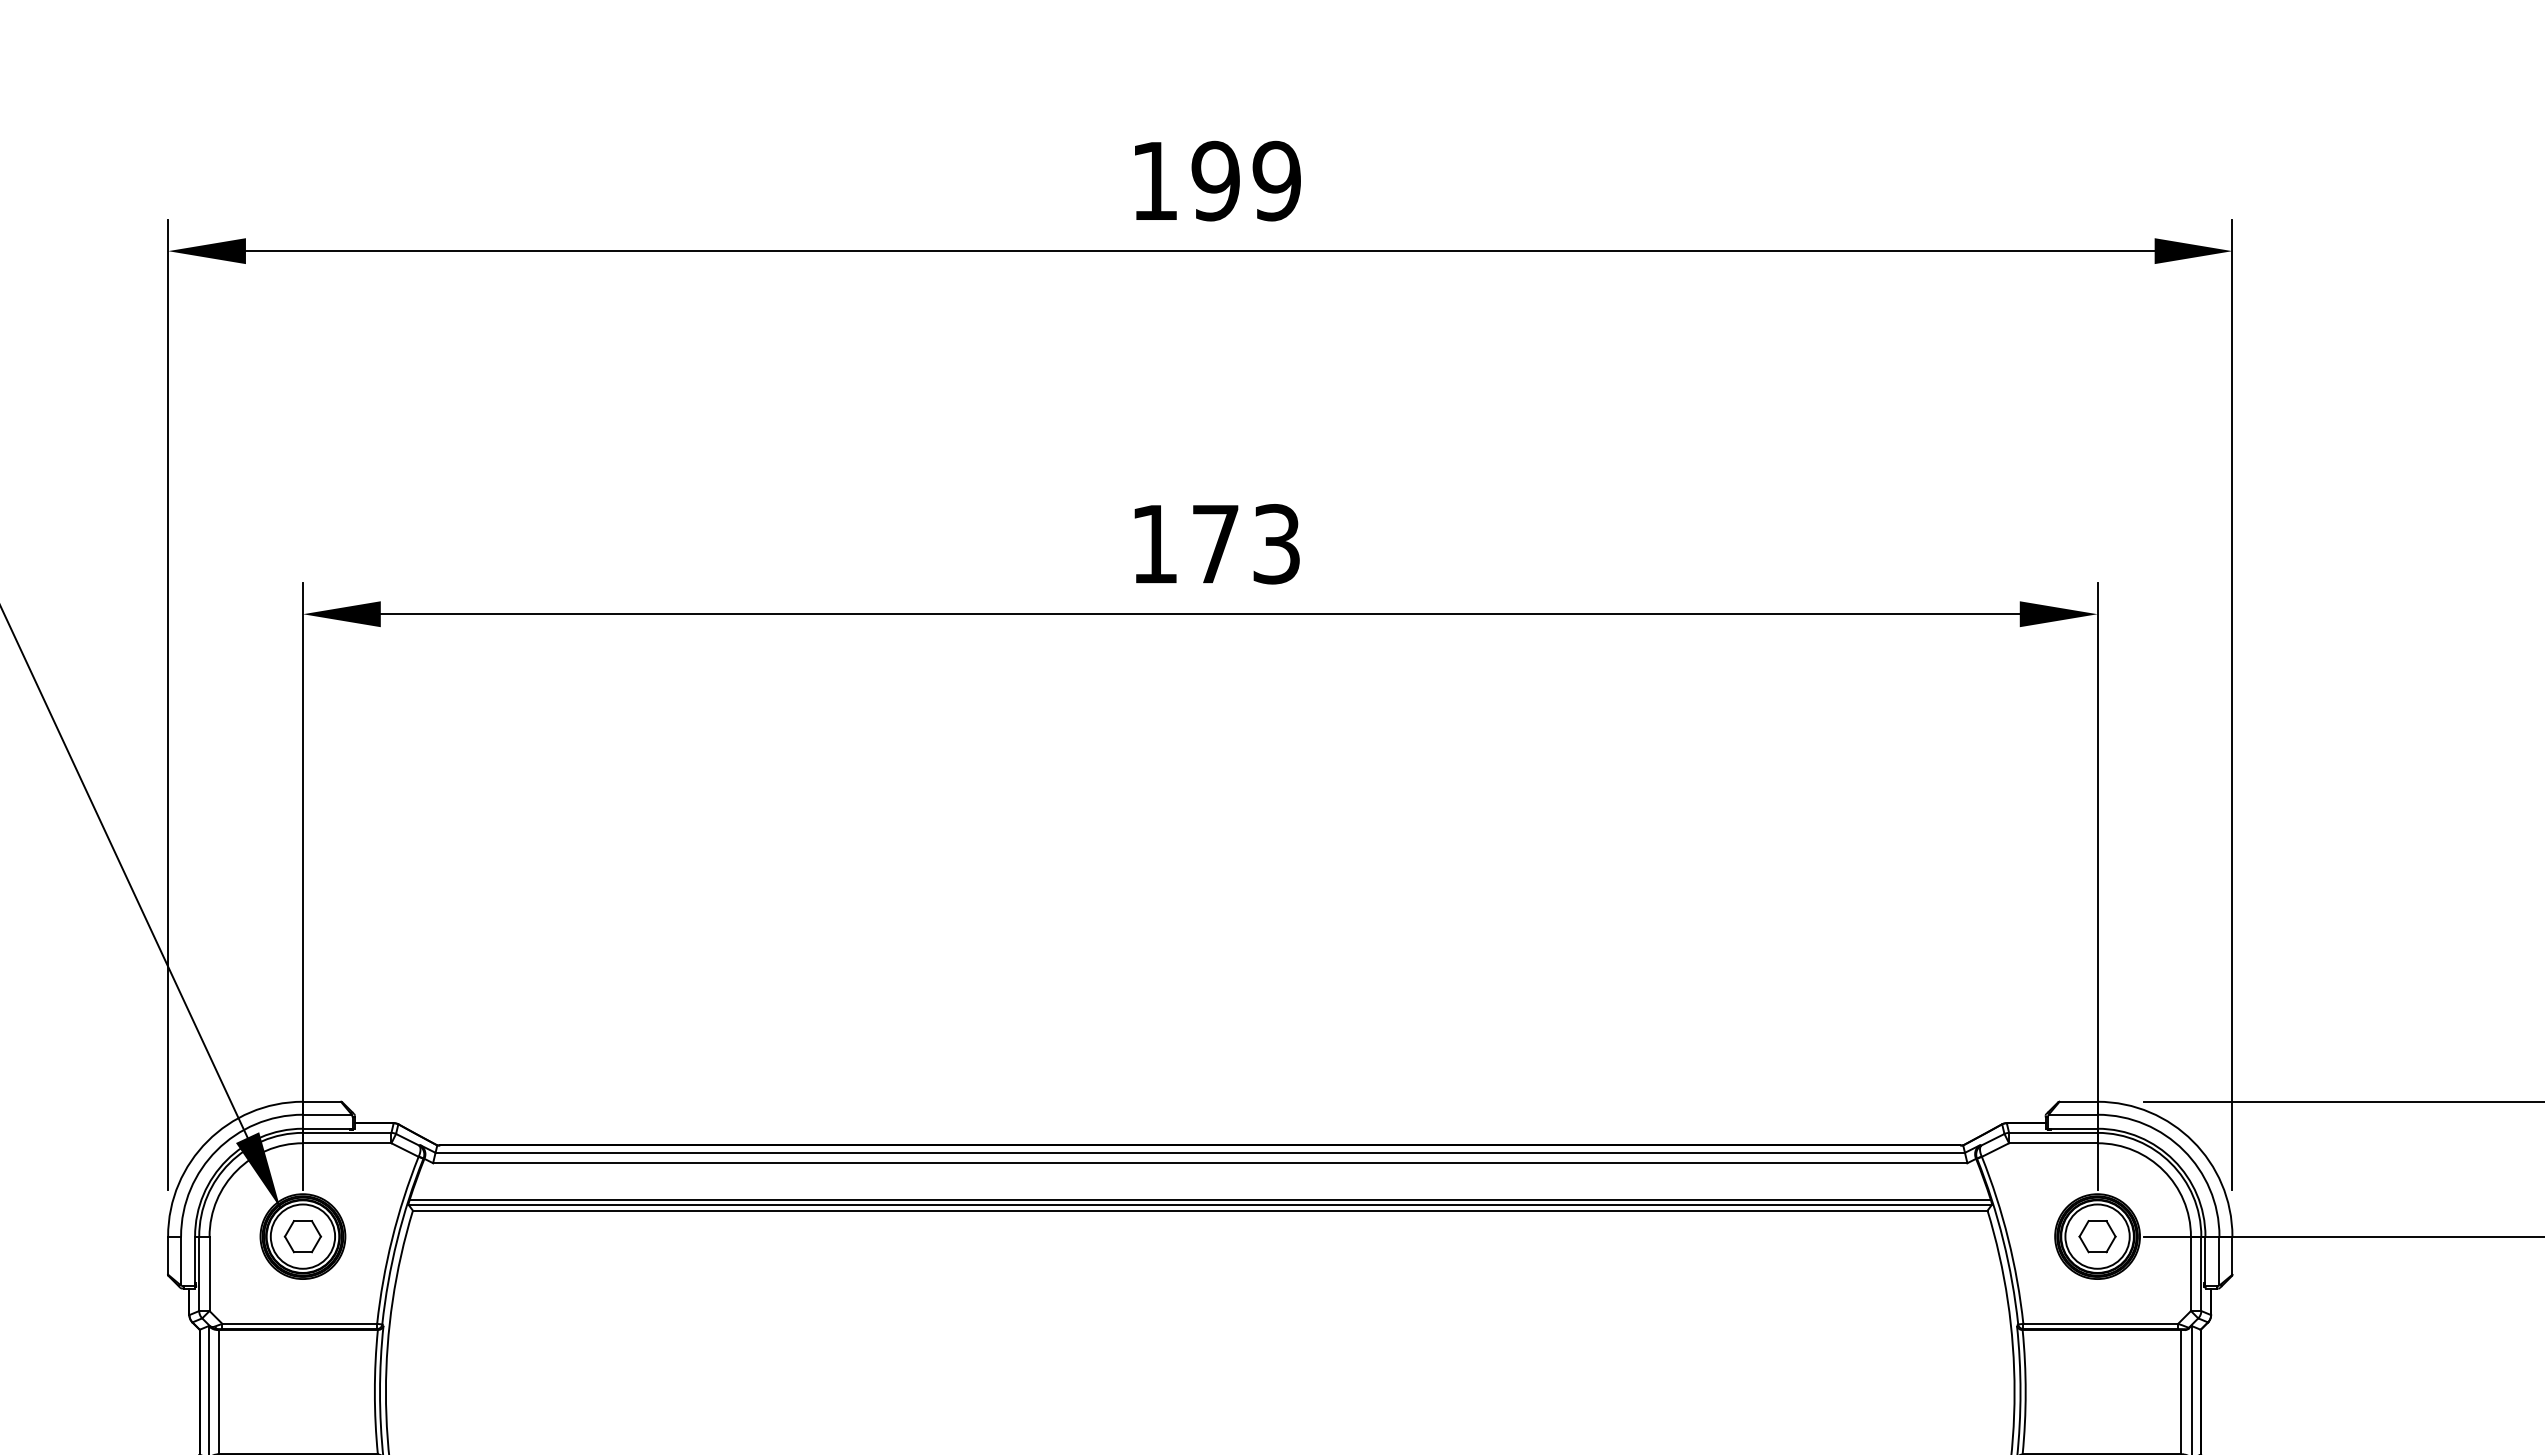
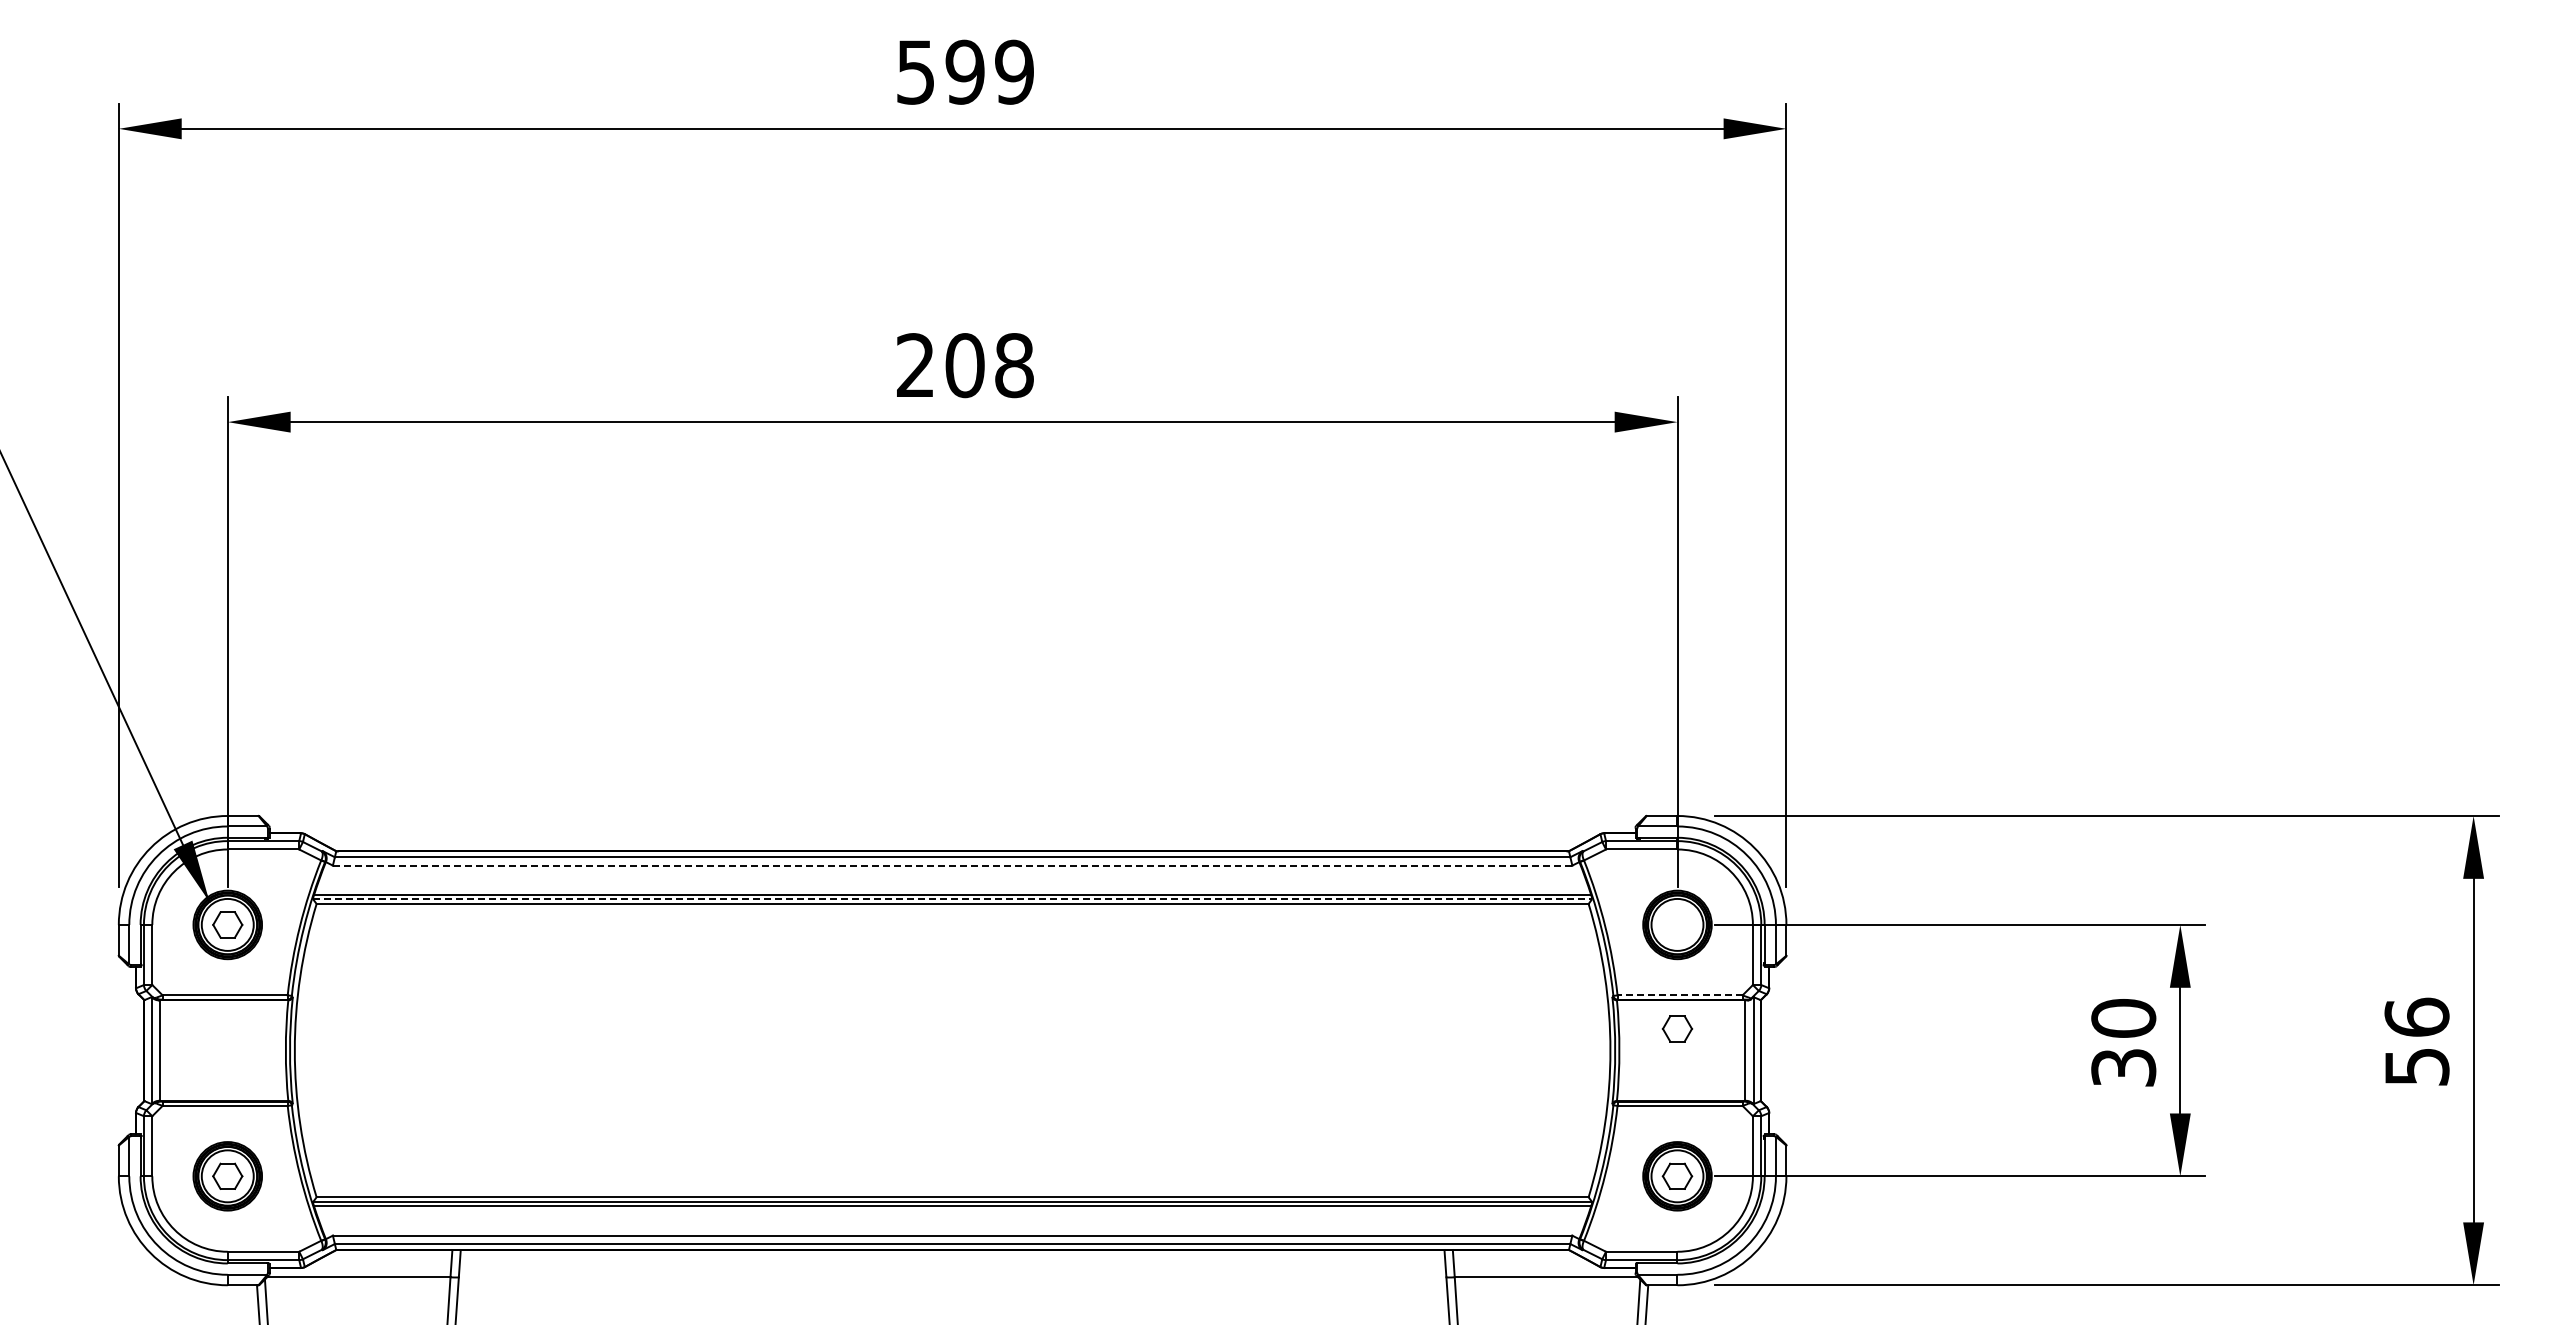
text: (1154, 181) -> (915, 72), 199 -> 599
text: (1216, 544) -> (965, 365), 173 -> 208
line: (1200, 1163) -> (952, 865), solid -> dashed
line: (1200, 1205) -> (952, 899), solid -> dashed
part: (2097, 1236) -> (1677, 1028), moved
line: (2101, 1323) -> (1680, 995), solid -> dashed

